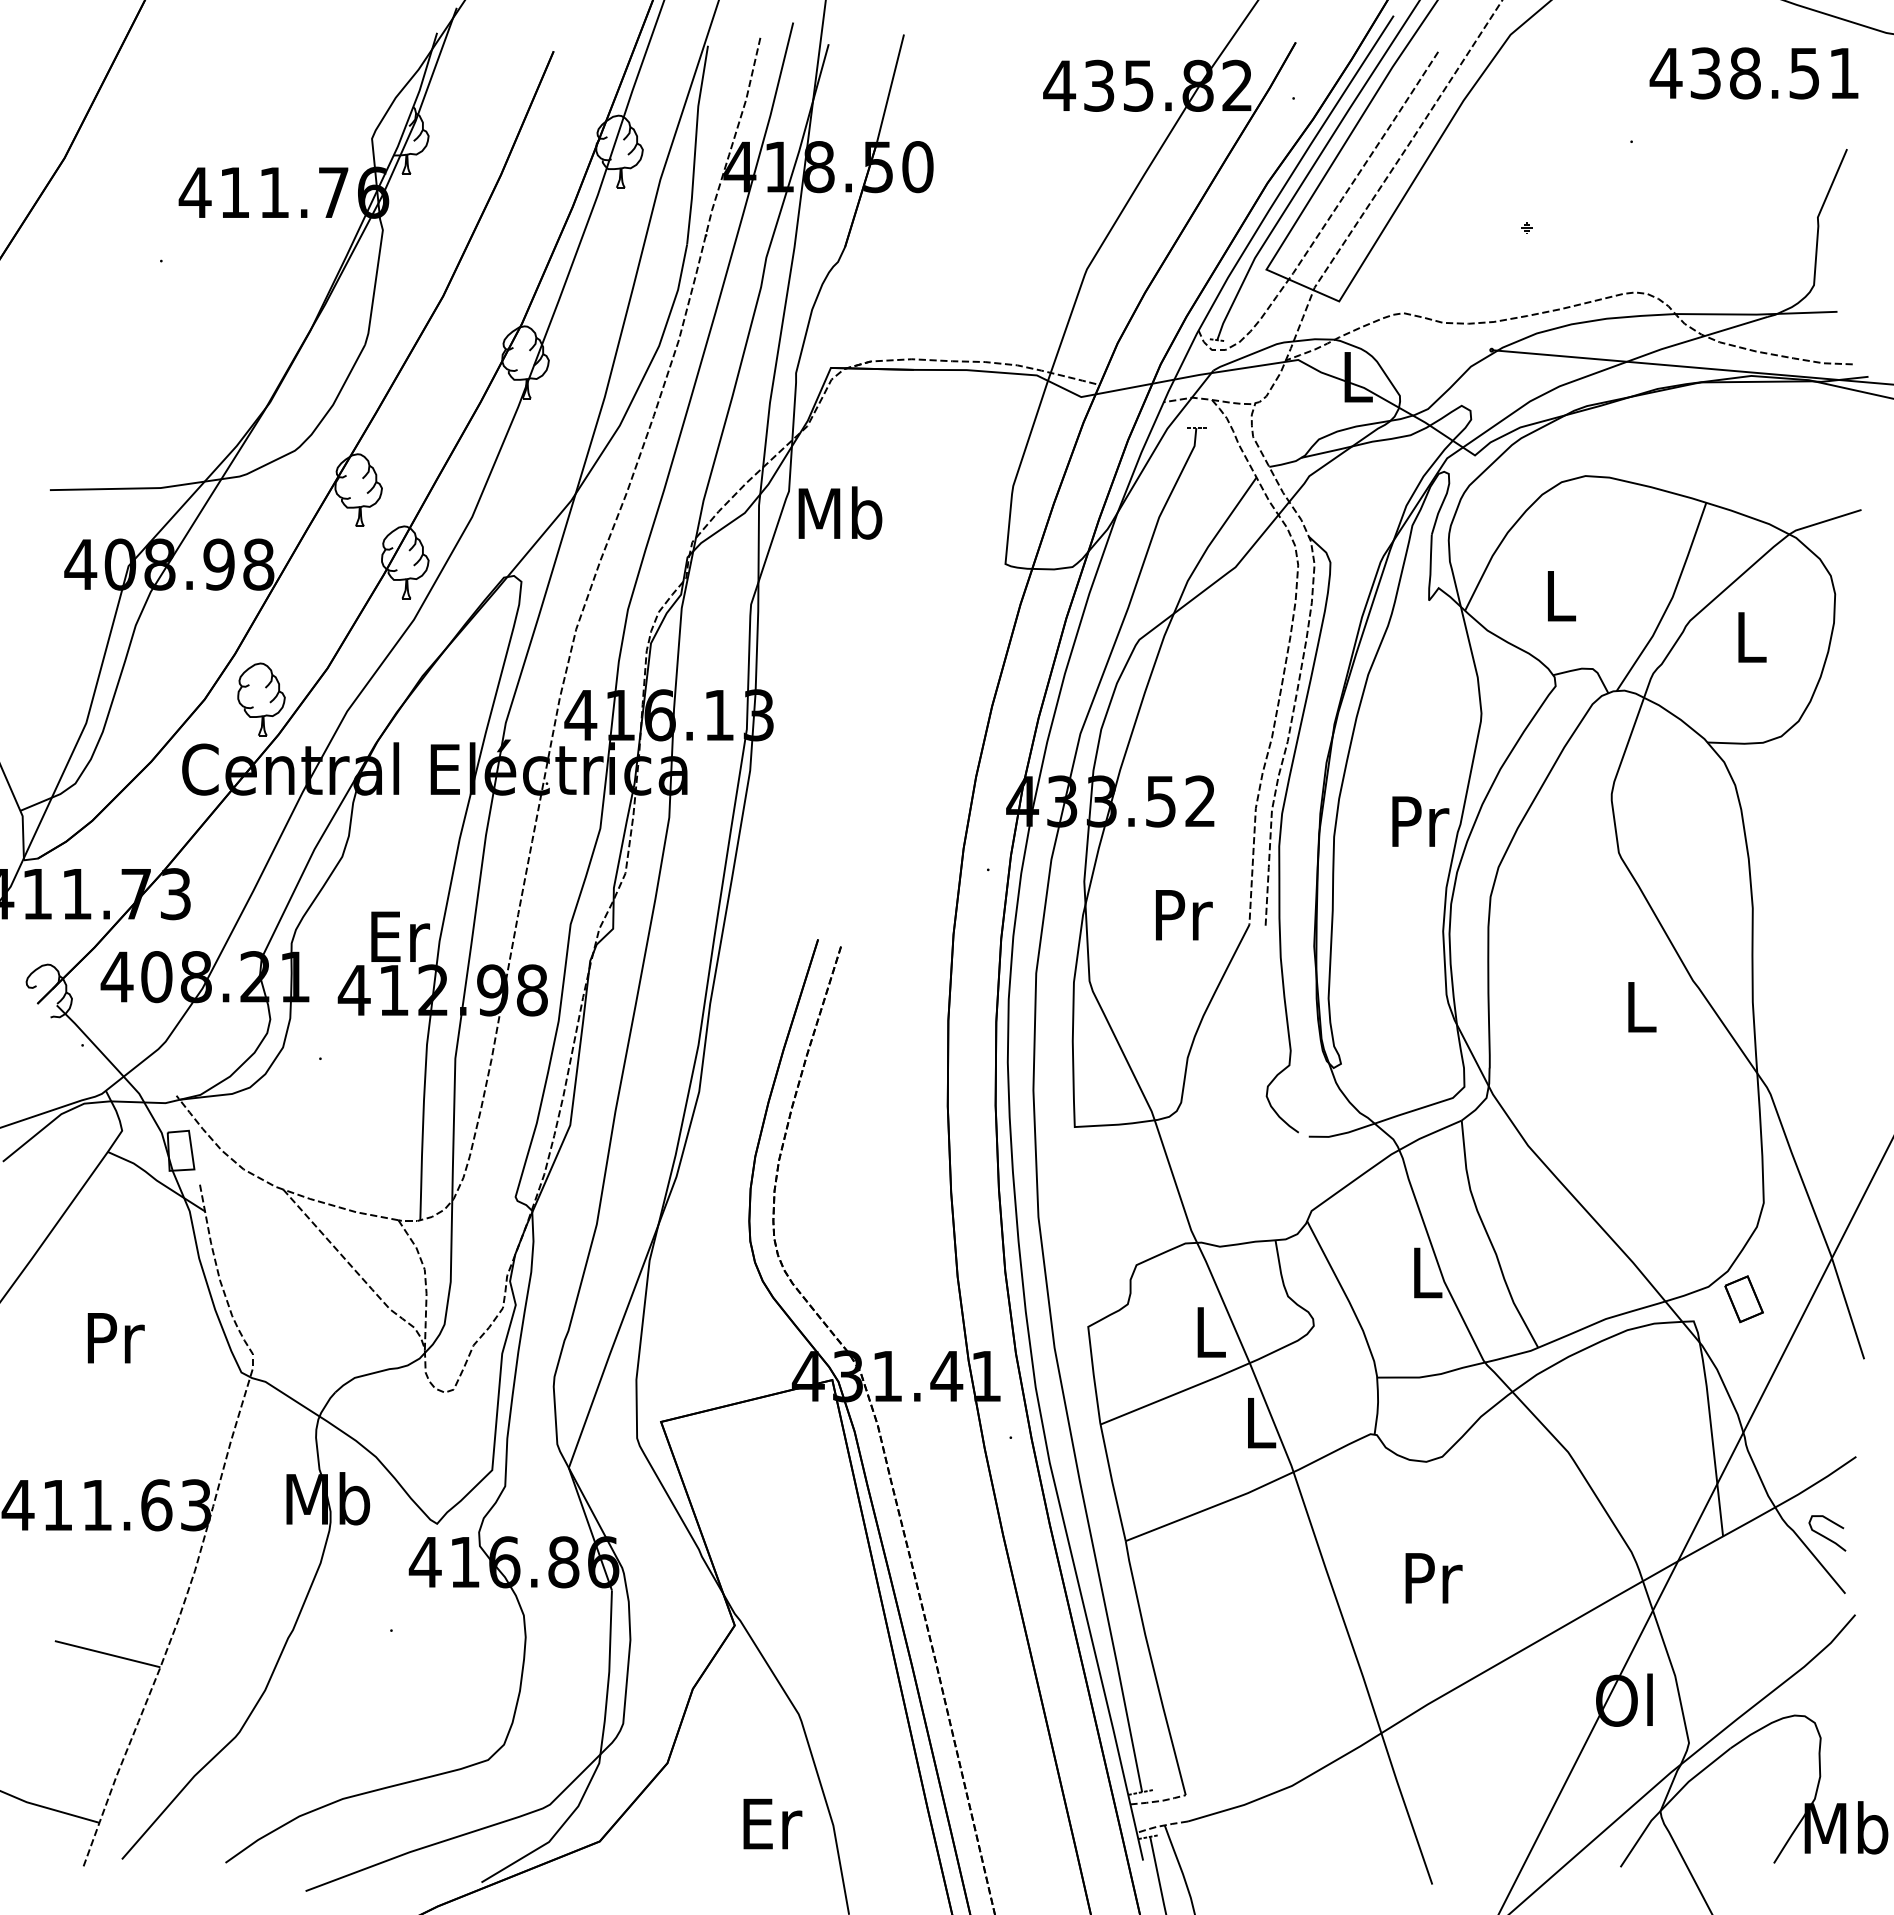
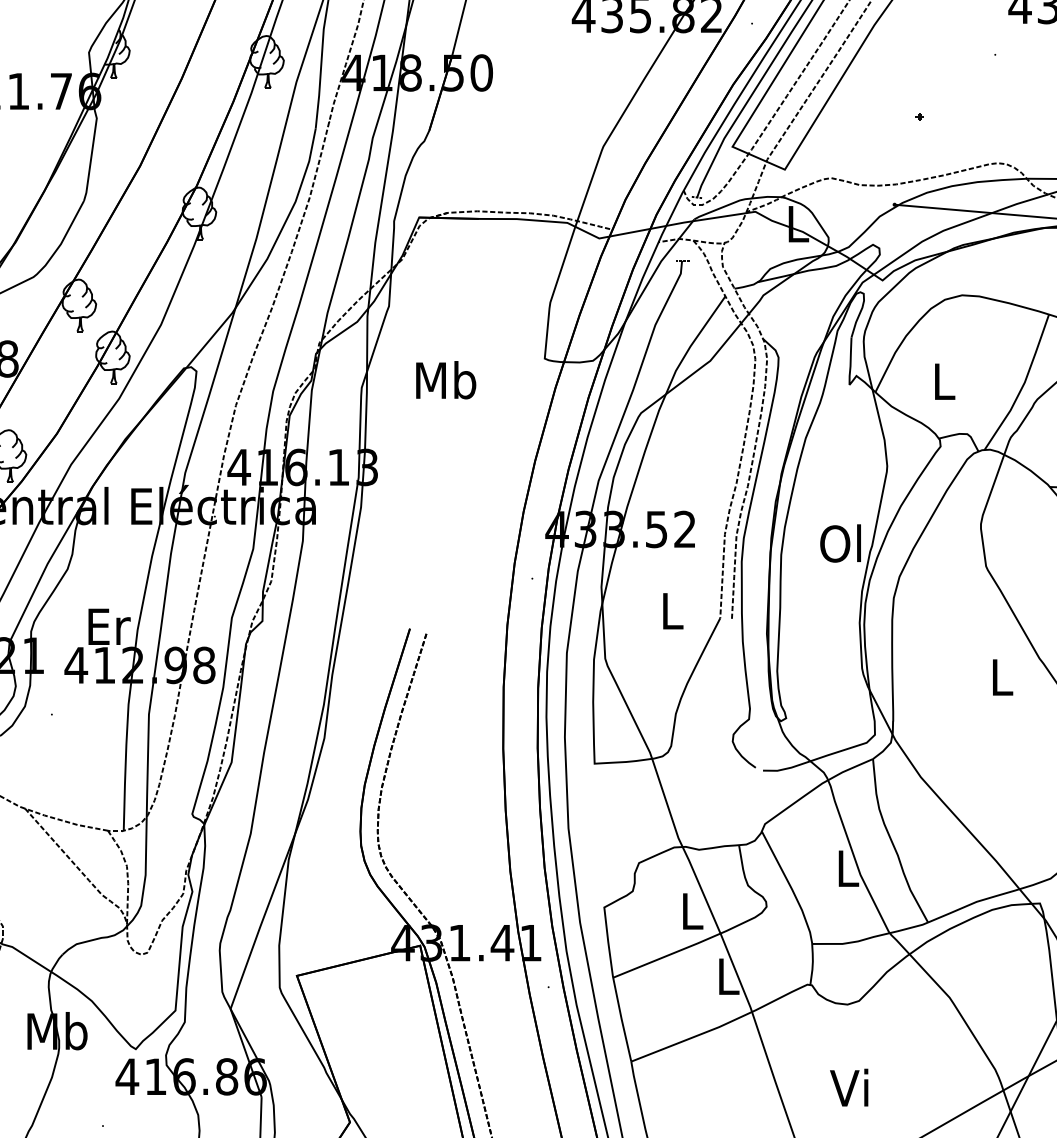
text: (840, 512) -> (446, 379), moved
text: (1418, 820) -> (841, 543), Pr -> Ol
text: (1183, 915) -> (672, 611), Pr -> L
text: (1431, 1577) -> (851, 1087), Pr -> Vi

